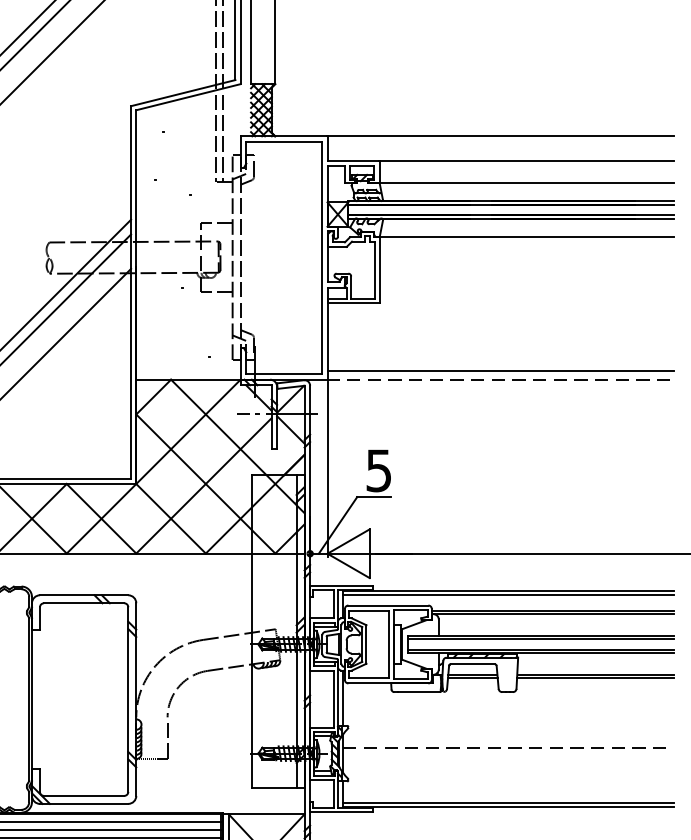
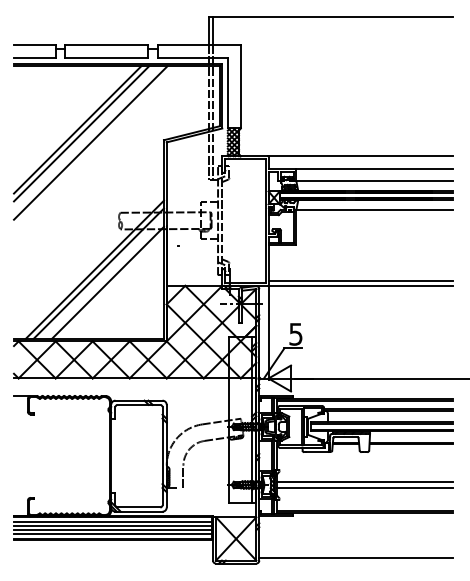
line: (500, 379) -> (360, 285), dashed -> solid
line: (509, 747) -> (365, 481), dashed -> solid
line: (507, 760) -> (364, 488), added

